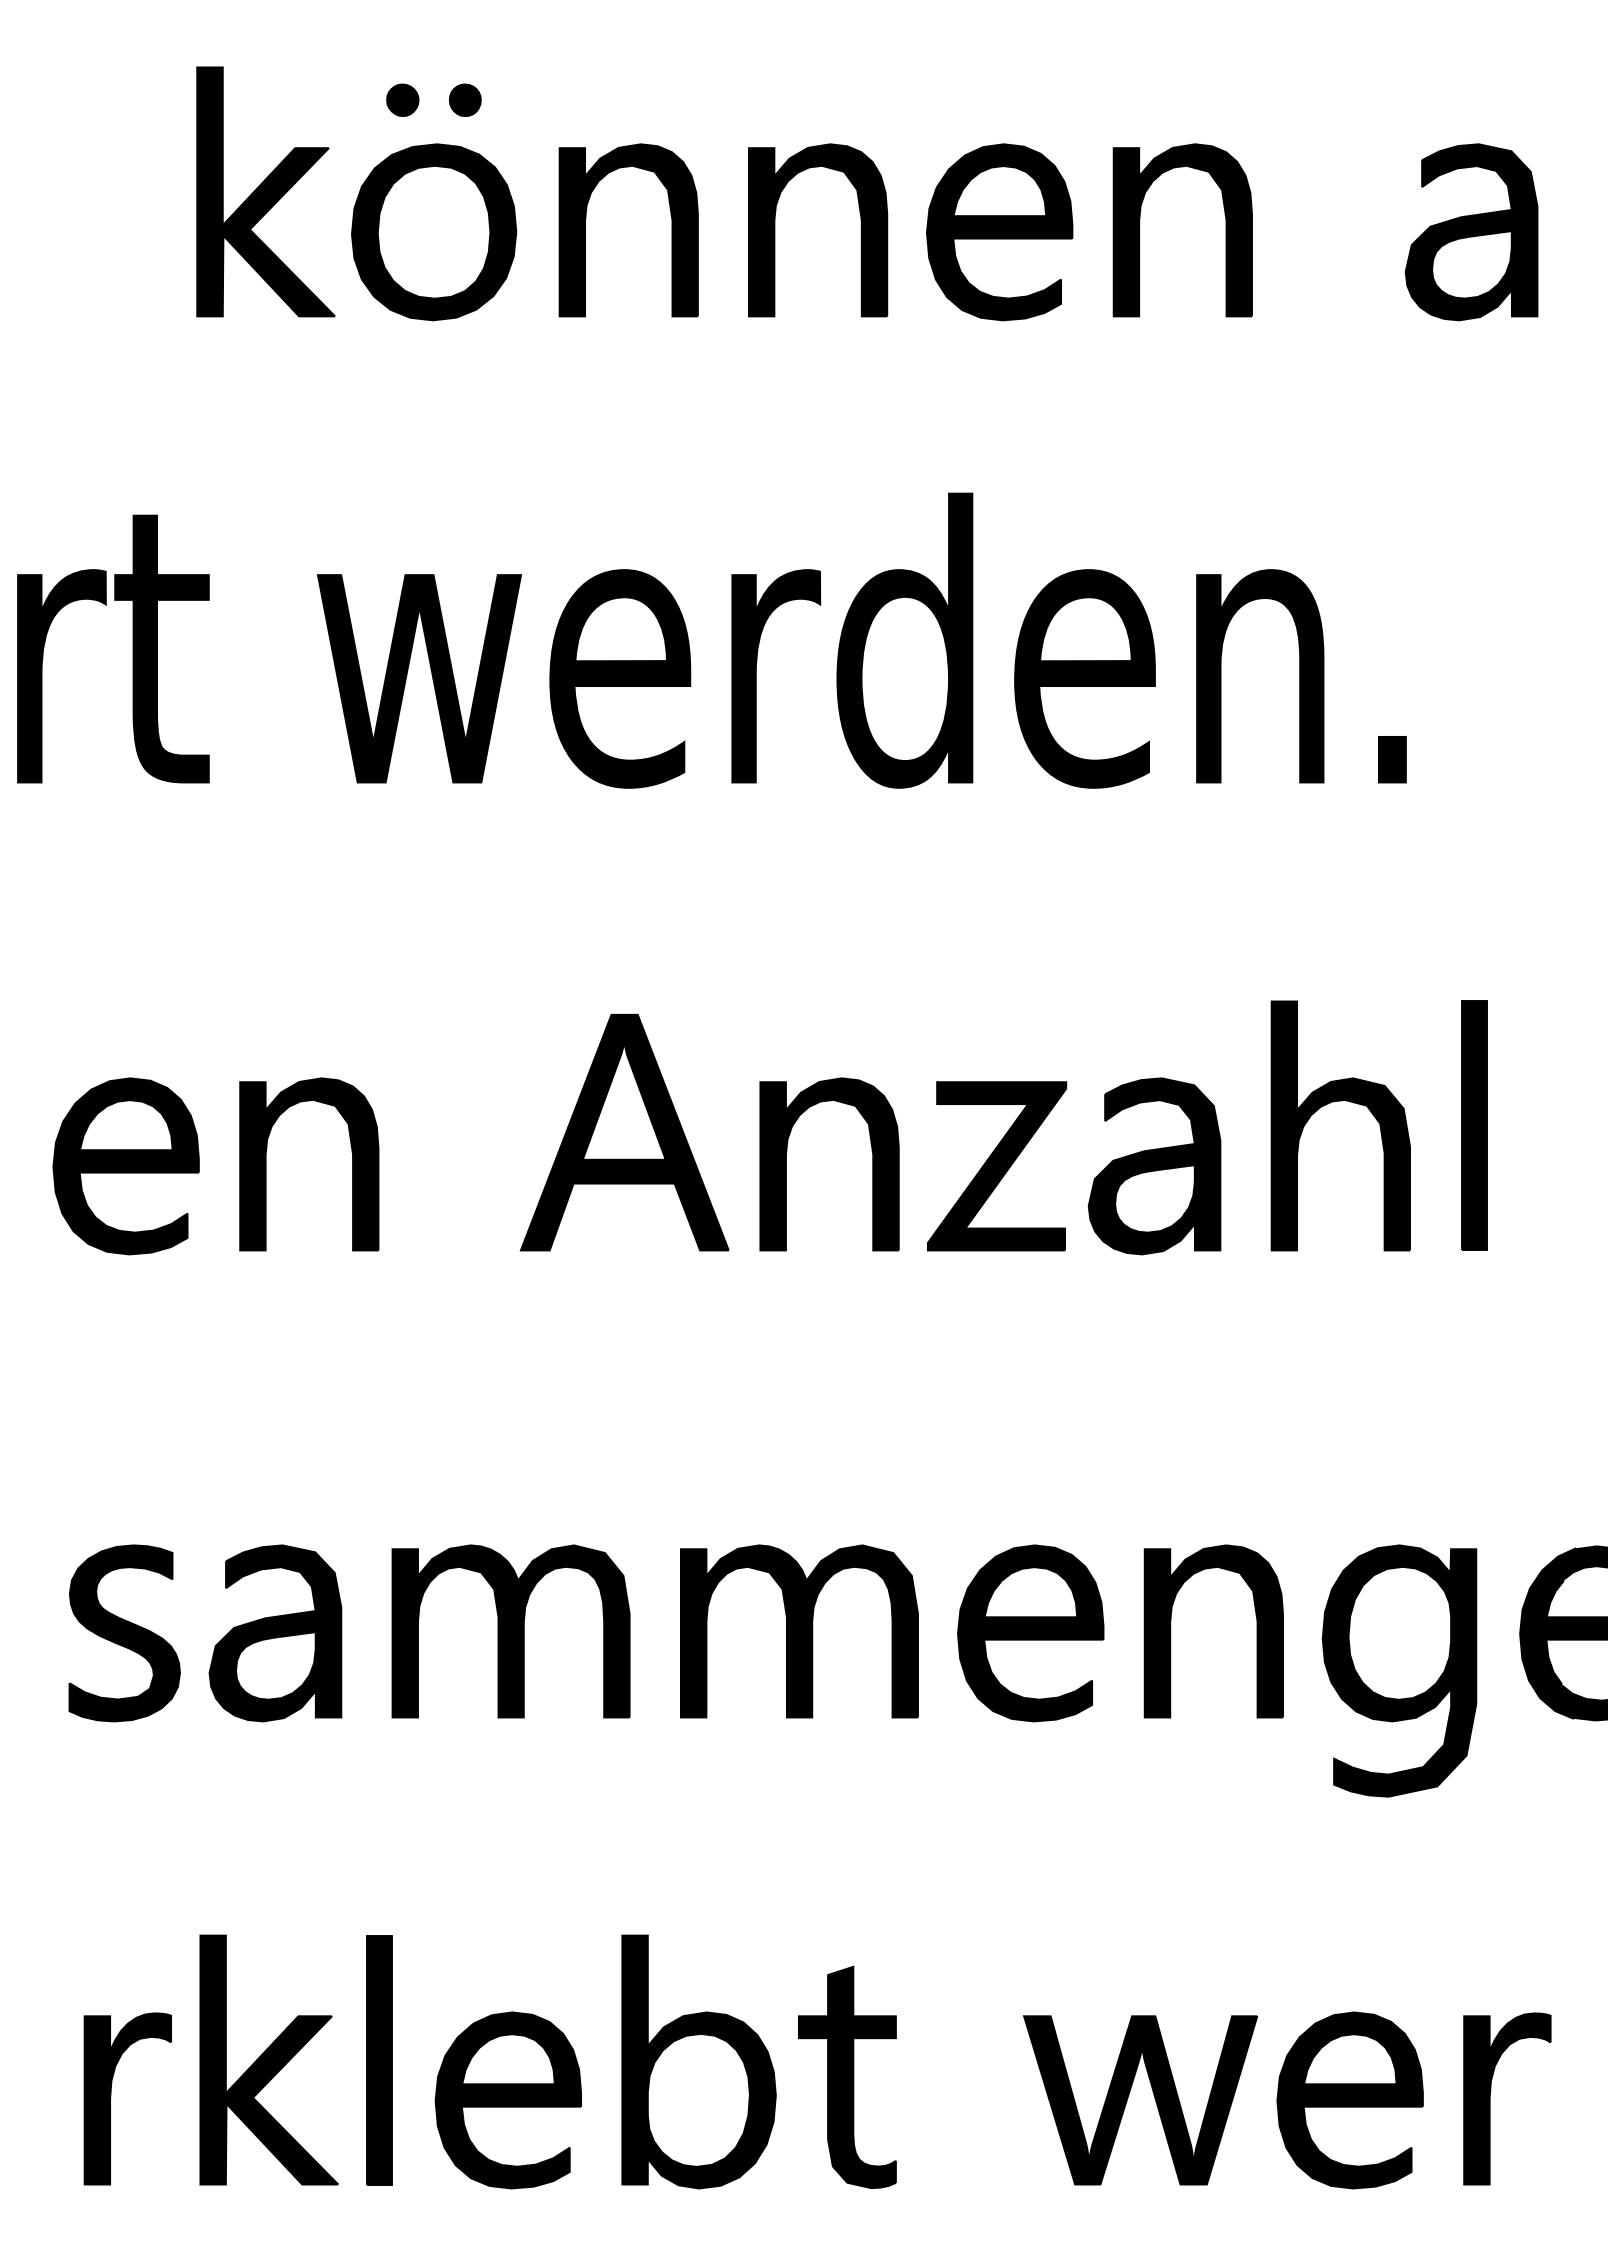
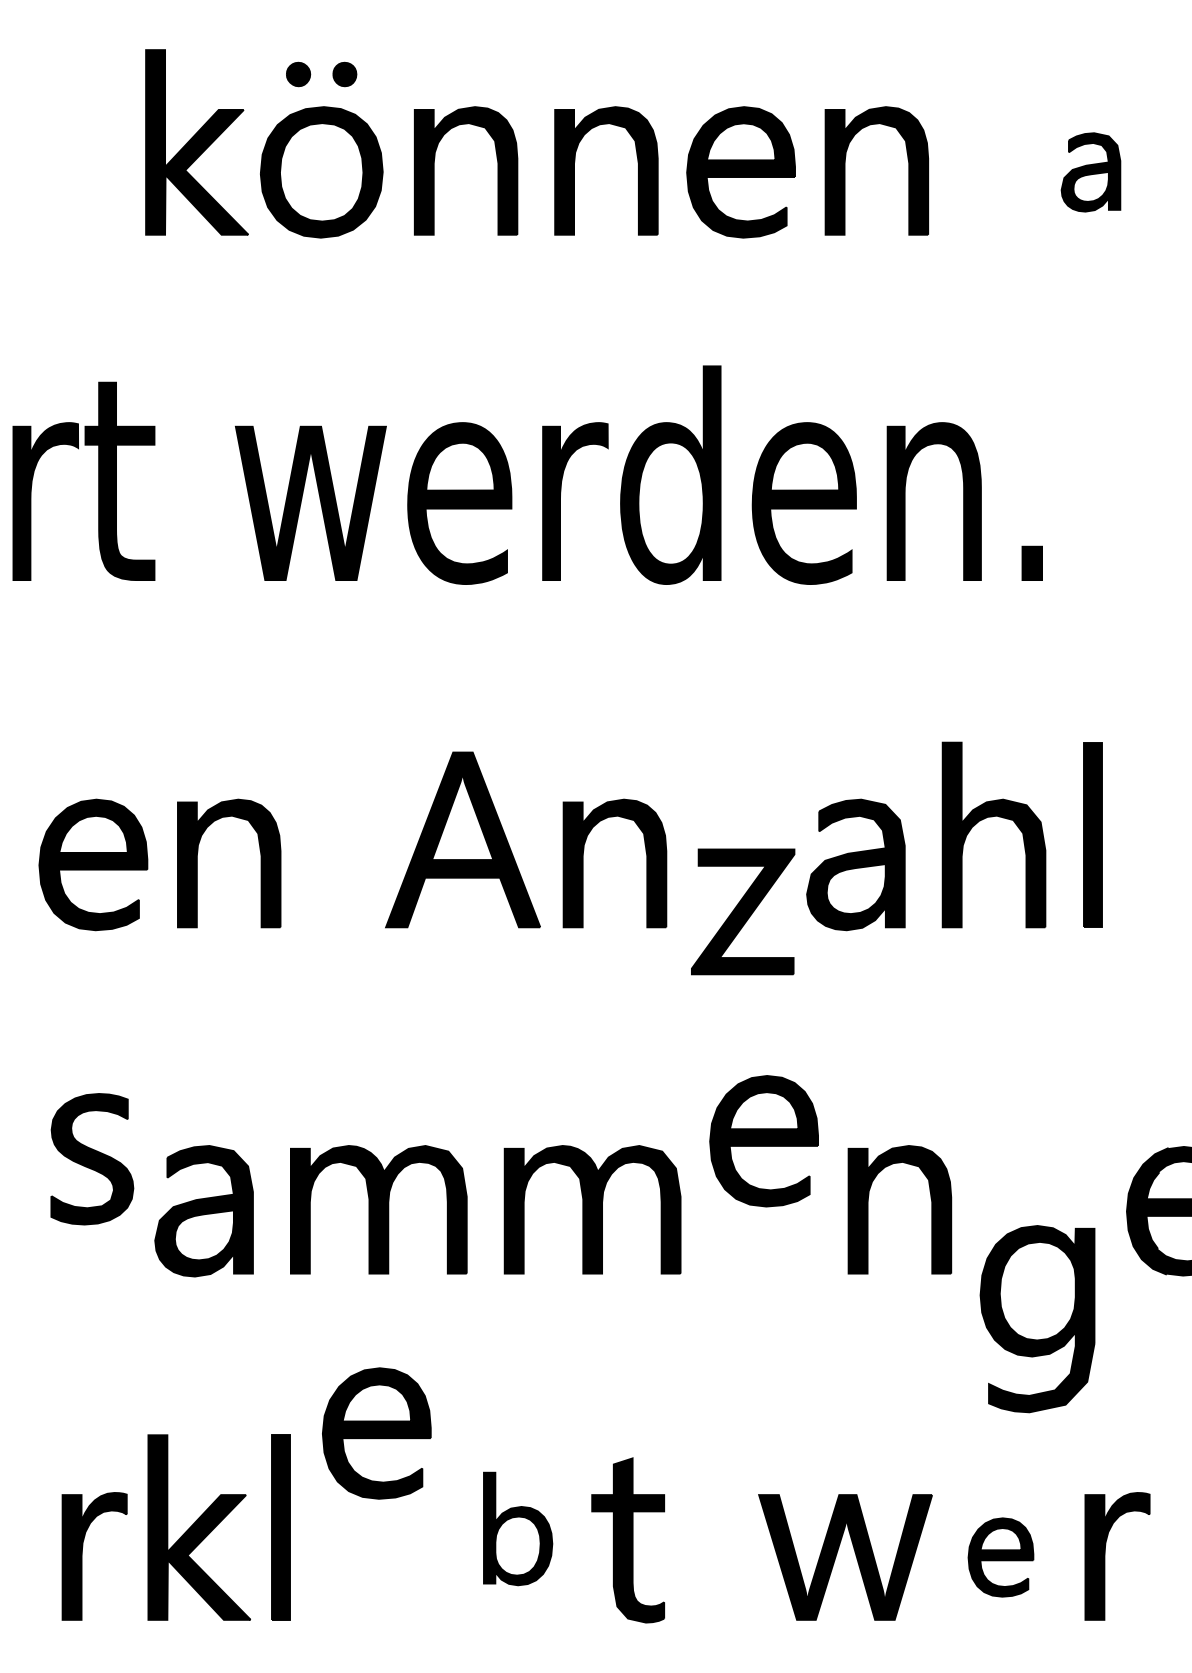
part: (1470, 232) -> (1090, 172), size x0.6
part: (997, 1165) -> (743, 911), moved
part: (124, 1633) -> (92, 1159), moved
part: (1029, 1633) -> (763, 1141), moved
part: (1399, 1671) -> (1037, 1319), moved
part: (698, 2061) -> (517, 1528), size x0.6
part: (507, 2100) -> (376, 1433), moved
part: (1349, 2100) -> (1000, 1557), size x0.6

